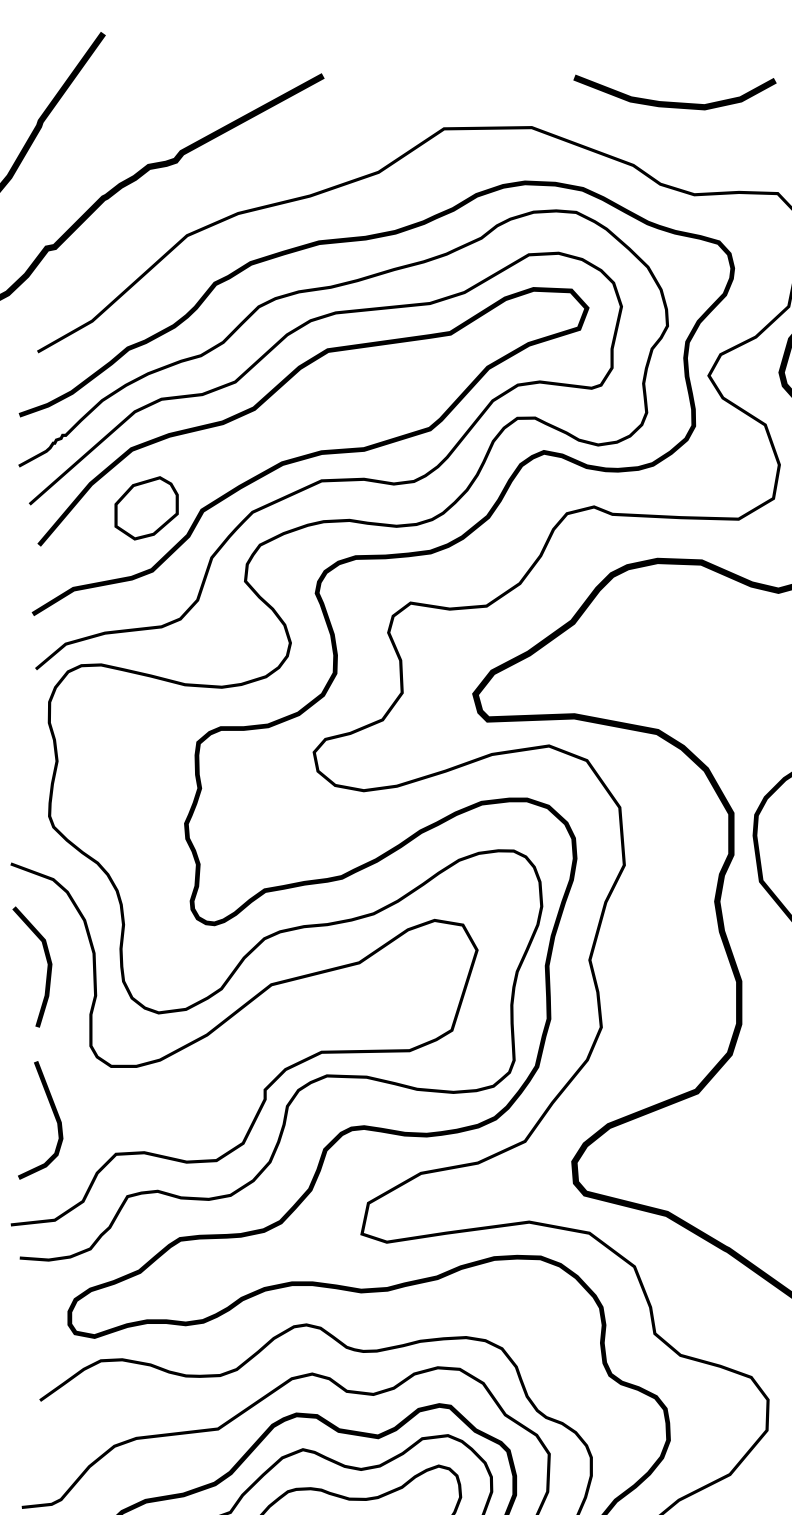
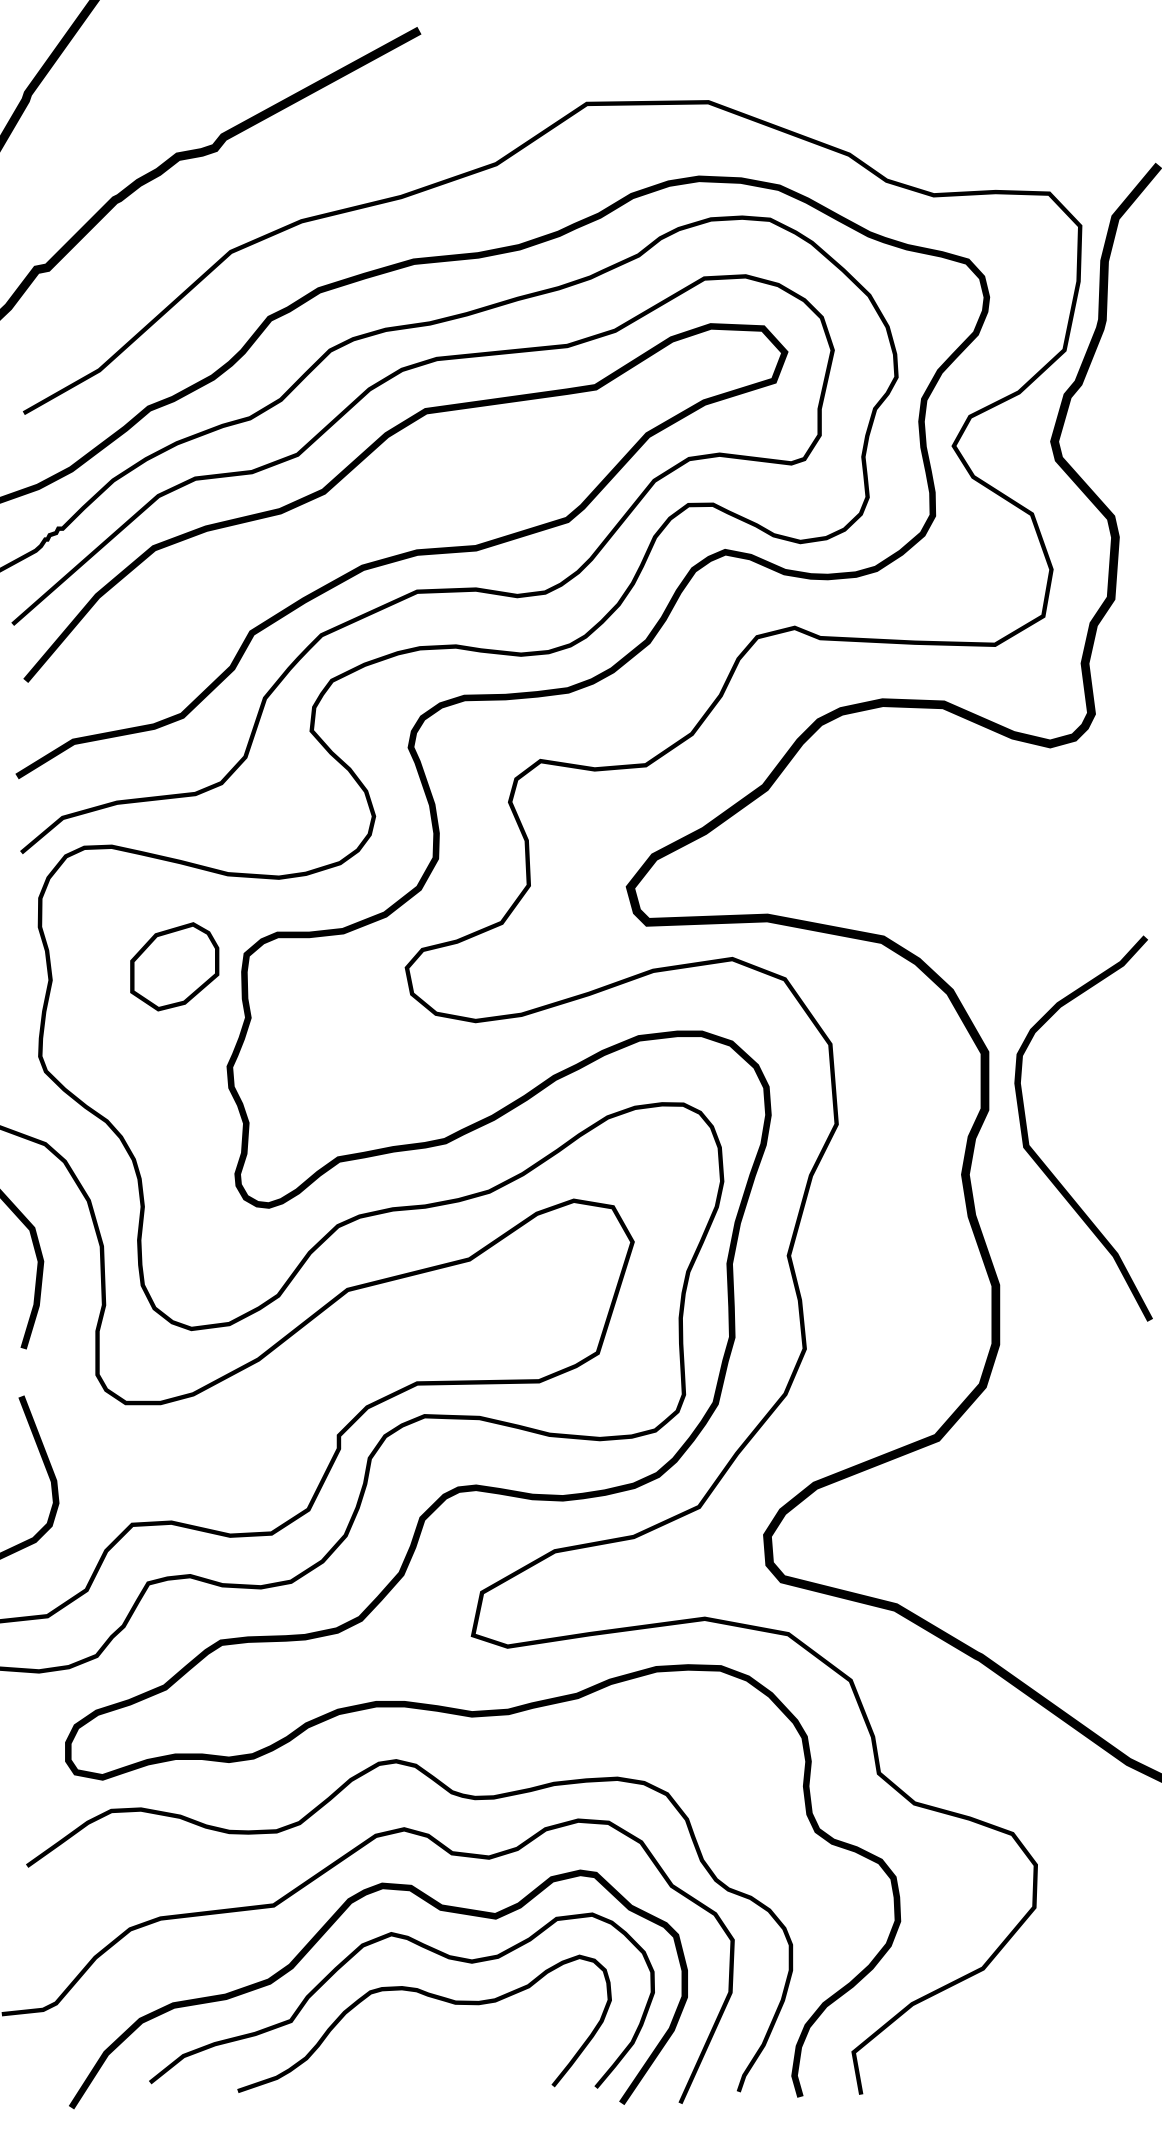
curve: (674, 101) -> (906, 66), removed
part: (146, 508) -> (174, 966), moved

